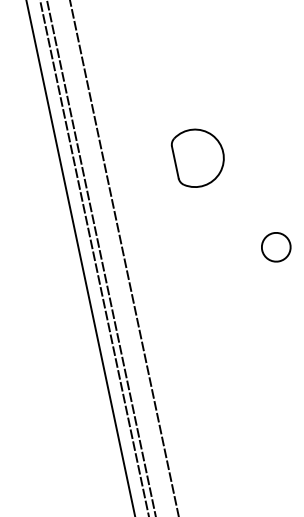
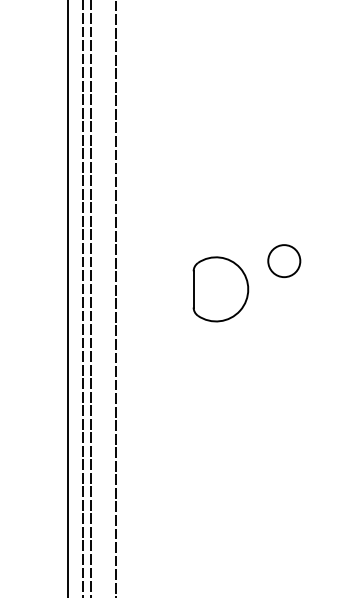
part: (198, 157) -> (220, 289), moved
circle: (276, 247) -> (284, 261), moved

